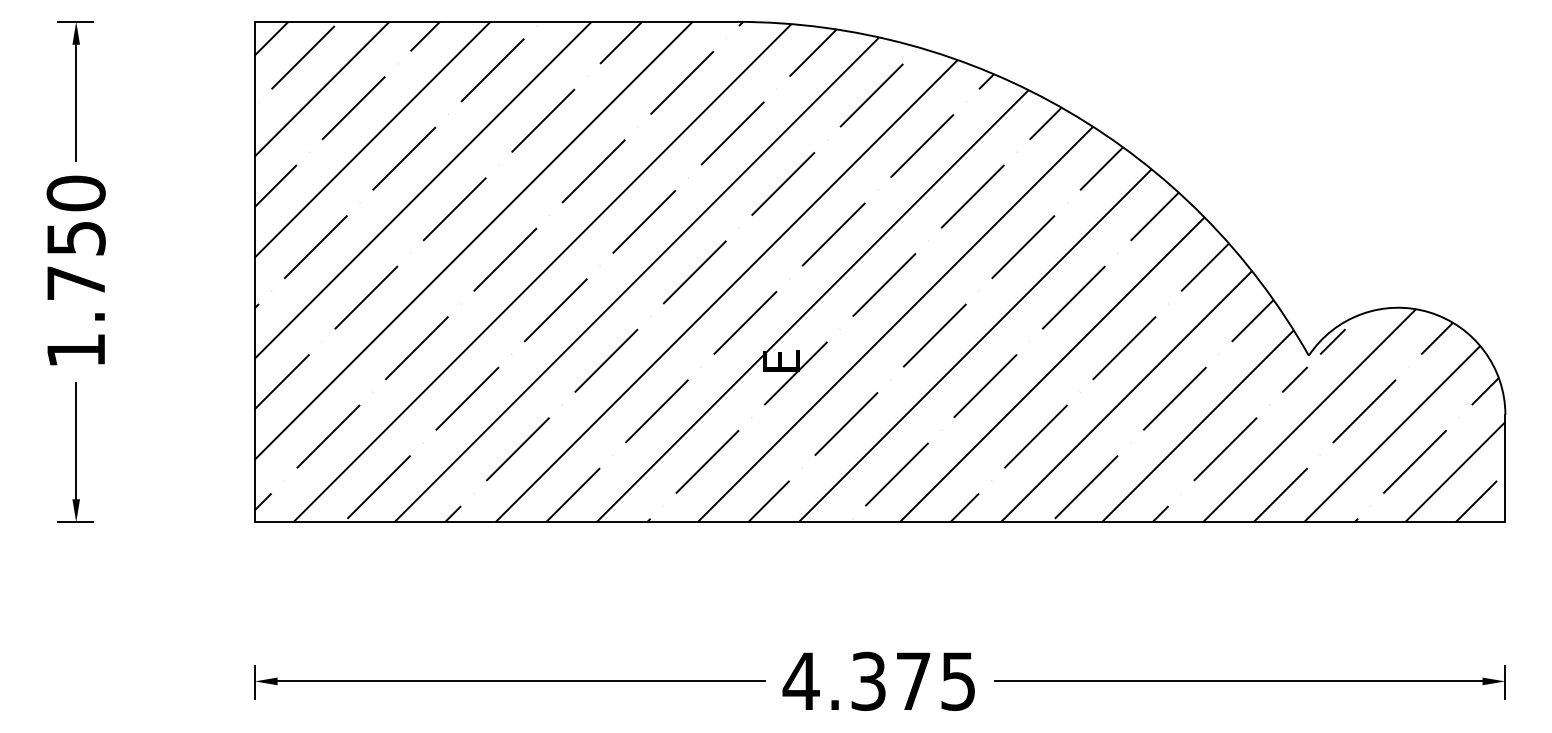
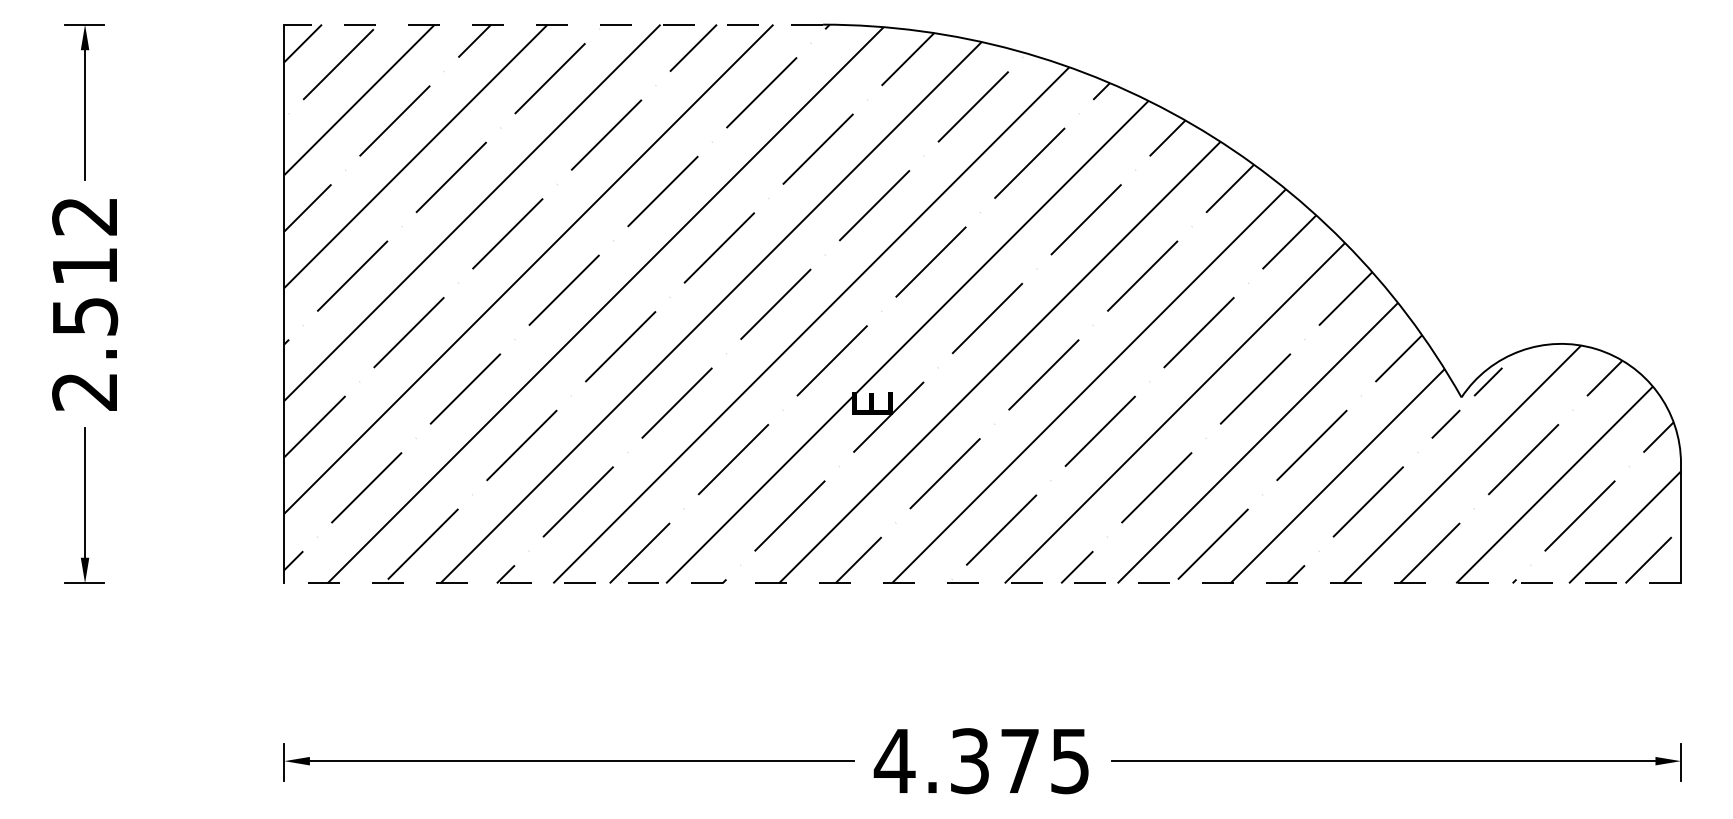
line: (495, 21) -> (553, 24), solid -> dashed
text: (76, 271) -> (85, 303), 1.750 -> 2.512
line: (879, 522) -> (982, 583), solid -> dashed

